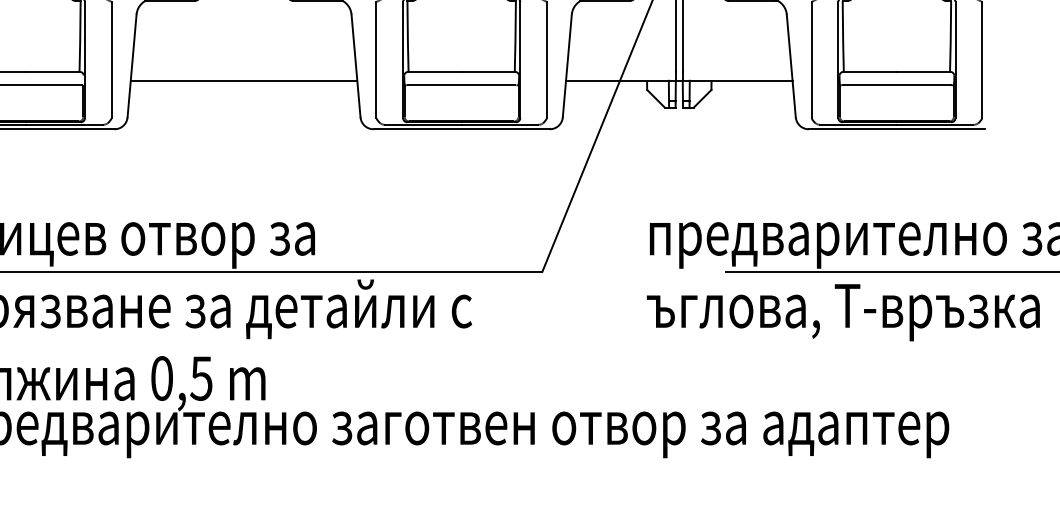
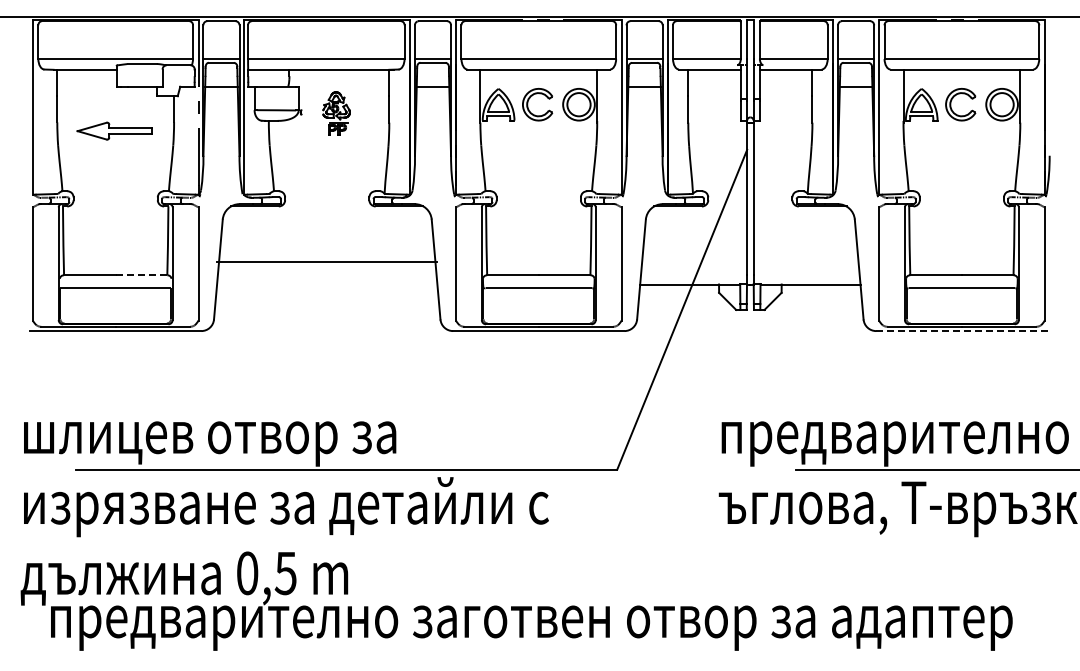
line: (52, 72) -> (141, 275), solid -> dashed
line: (244, 81) -> (327, 261), moved
line: (896, 129) -> (961, 331), solid -> dashed

